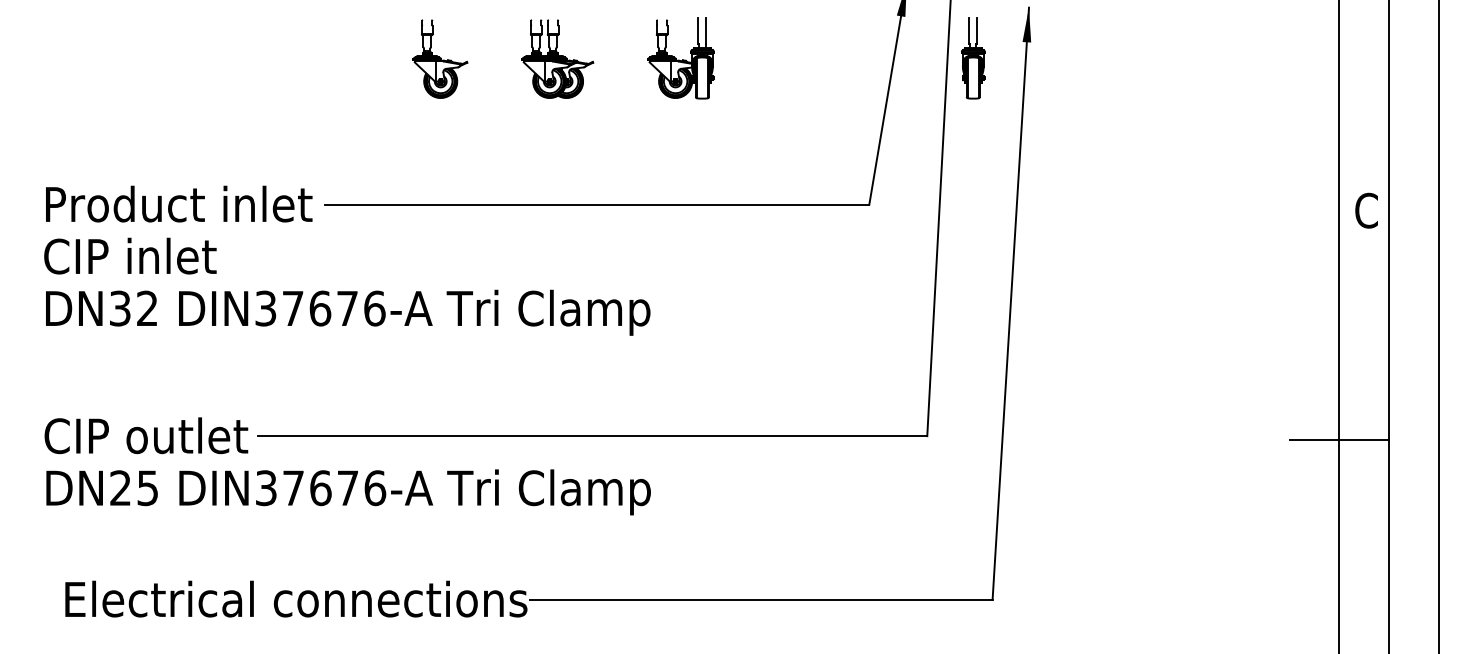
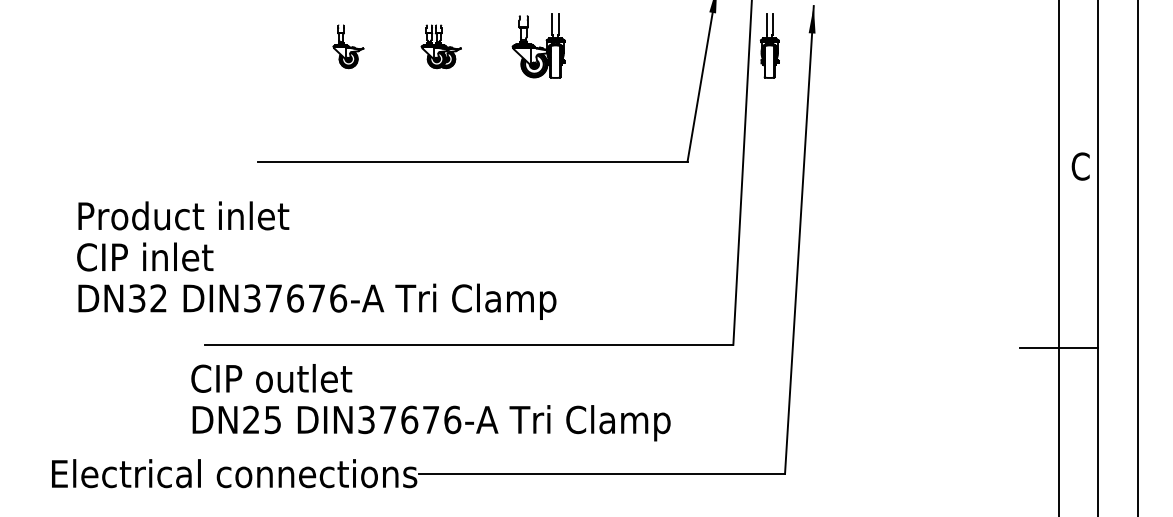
part: (440, 58) -> (348, 46), size x0.7
part: (557, 58) -> (441, 46), size x0.7
text: (347, 260) -> (316, 260), moved
text: (347, 466) -> (430, 402), moved

